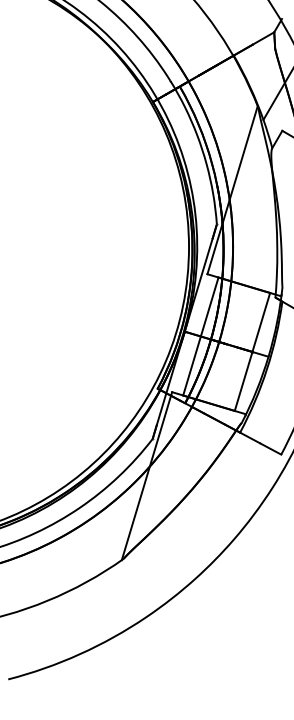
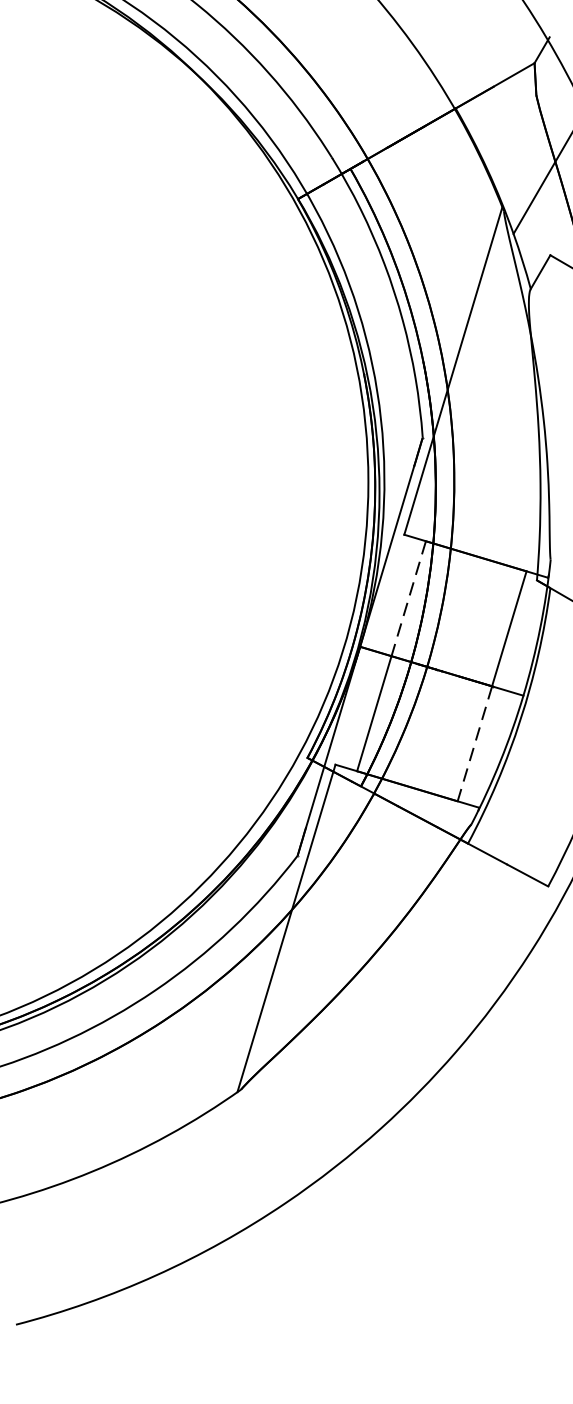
line: (209, 307) -> (408, 599), solid -> dashed
line: (243, 381) -> (474, 743), solid -> dashed

